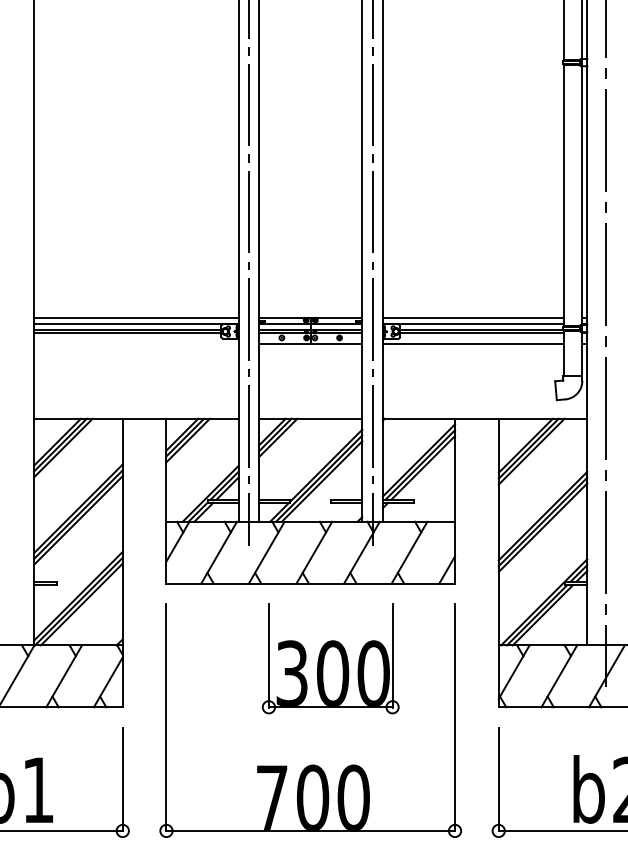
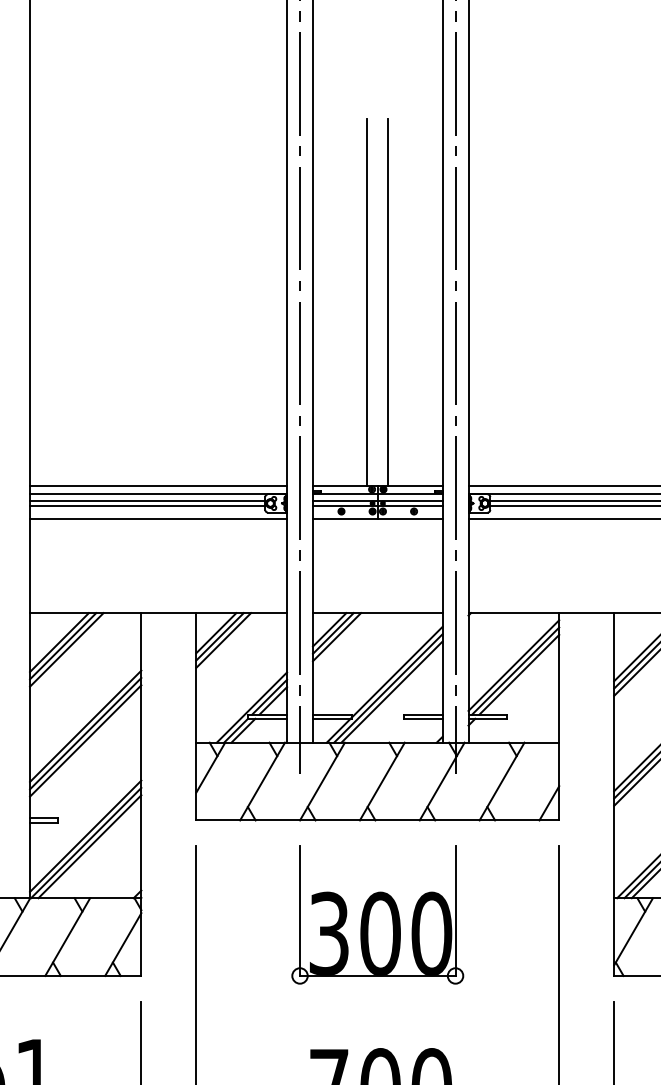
line: (302, 171) -> (367, 302), added
line: (319, 171) -> (388, 302), added
line: (136, 344) -> (158, 519), added
part: (330, 658) -> (377, 914), moved

